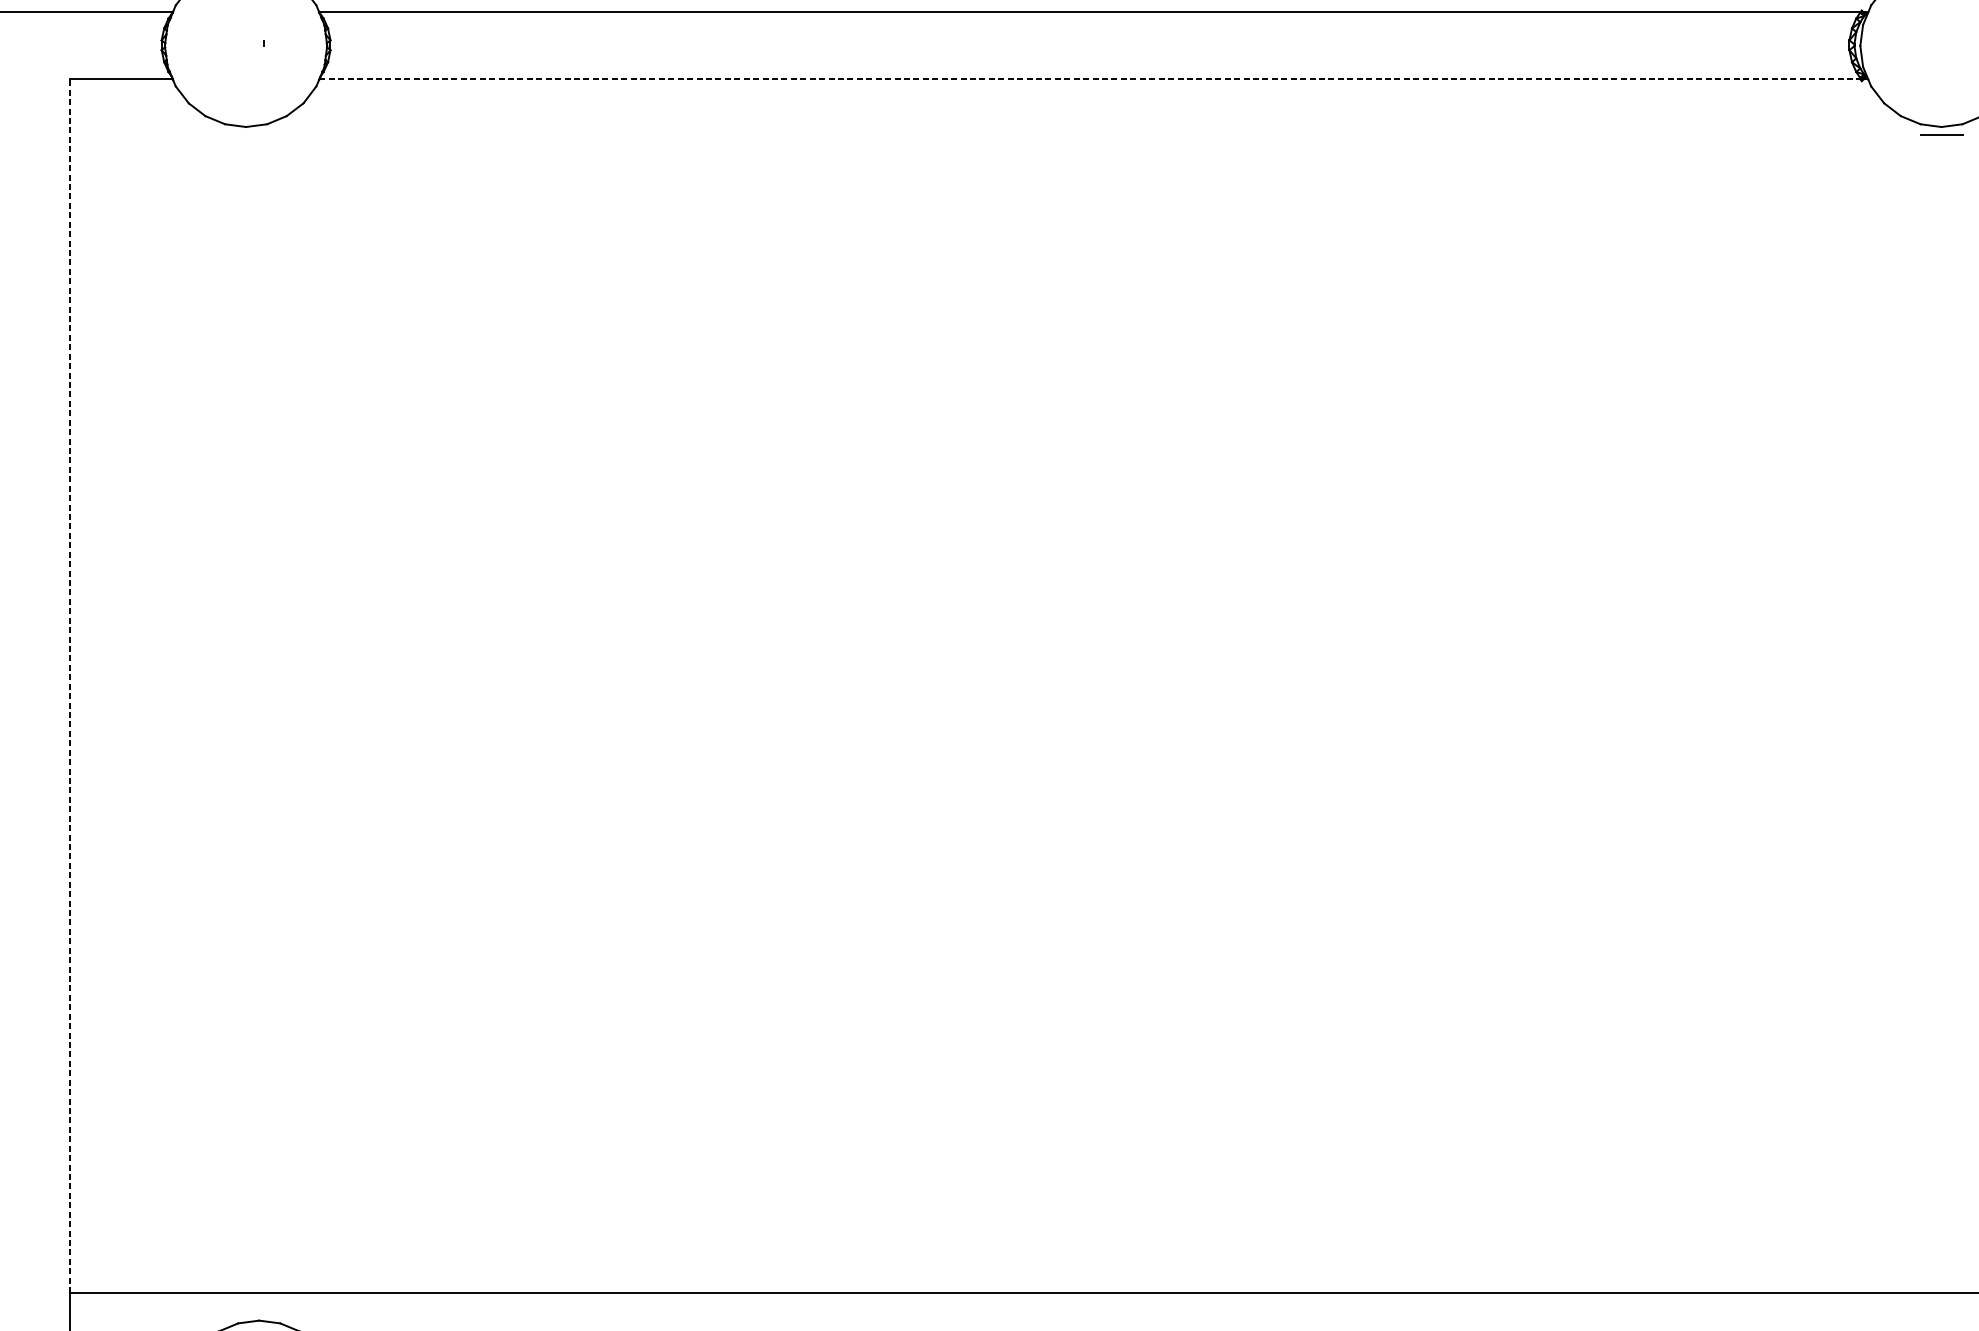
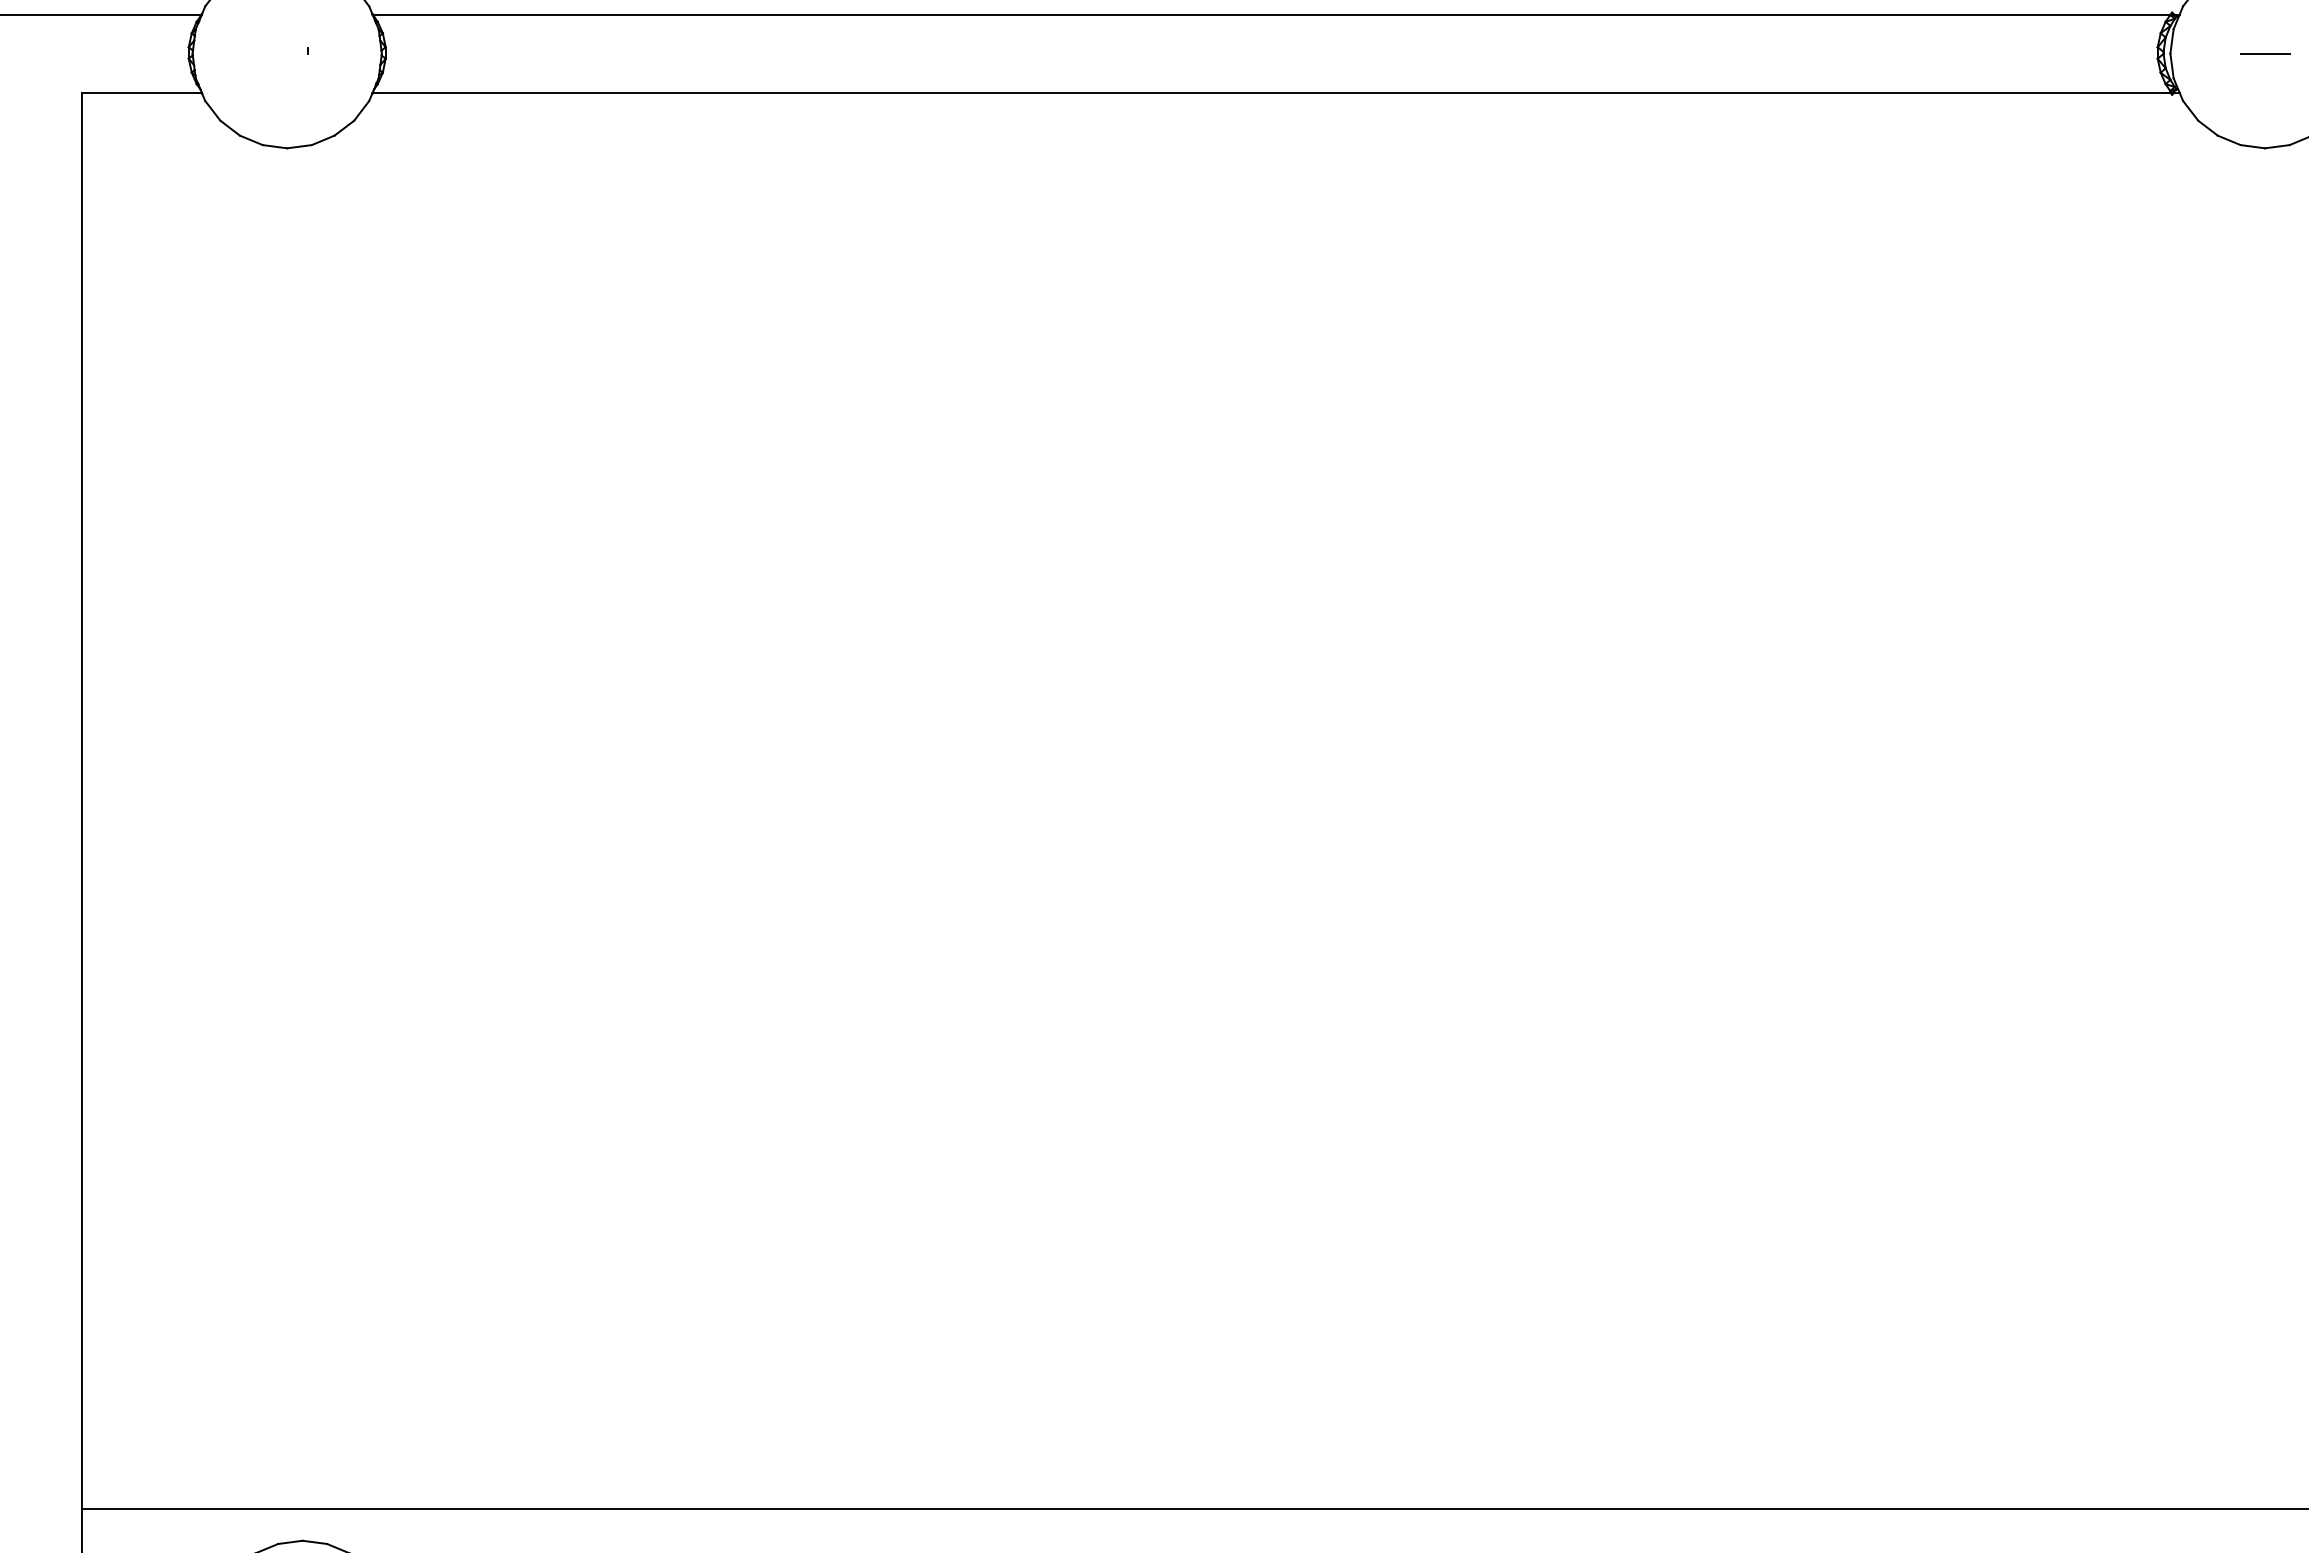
line: (1089, 79) -> (1271, 92), dashed -> solid
line: (1941, 134) -> (2265, 53), moved
line: (70, 686) -> (82, 800), dashed -> solid

